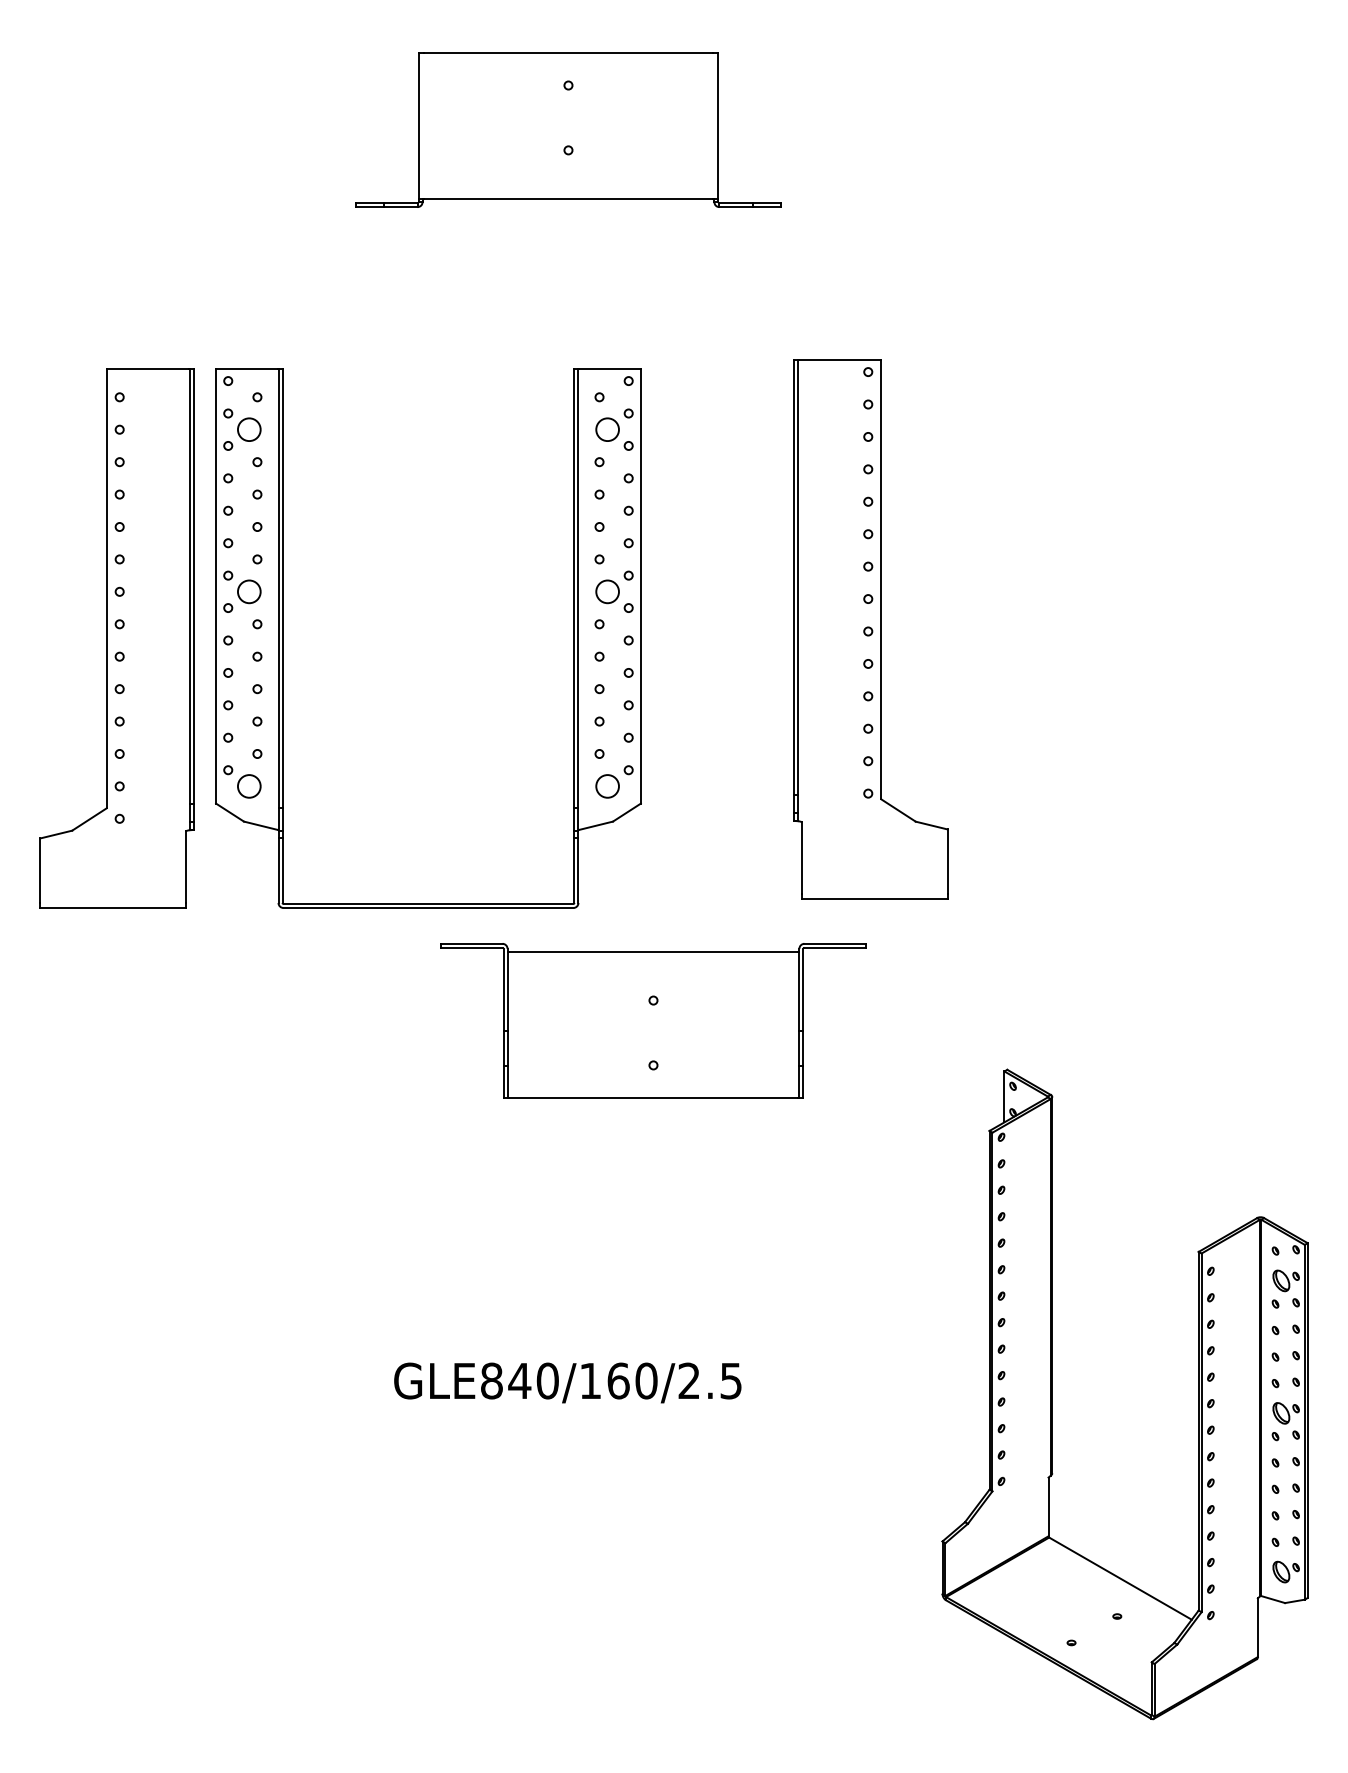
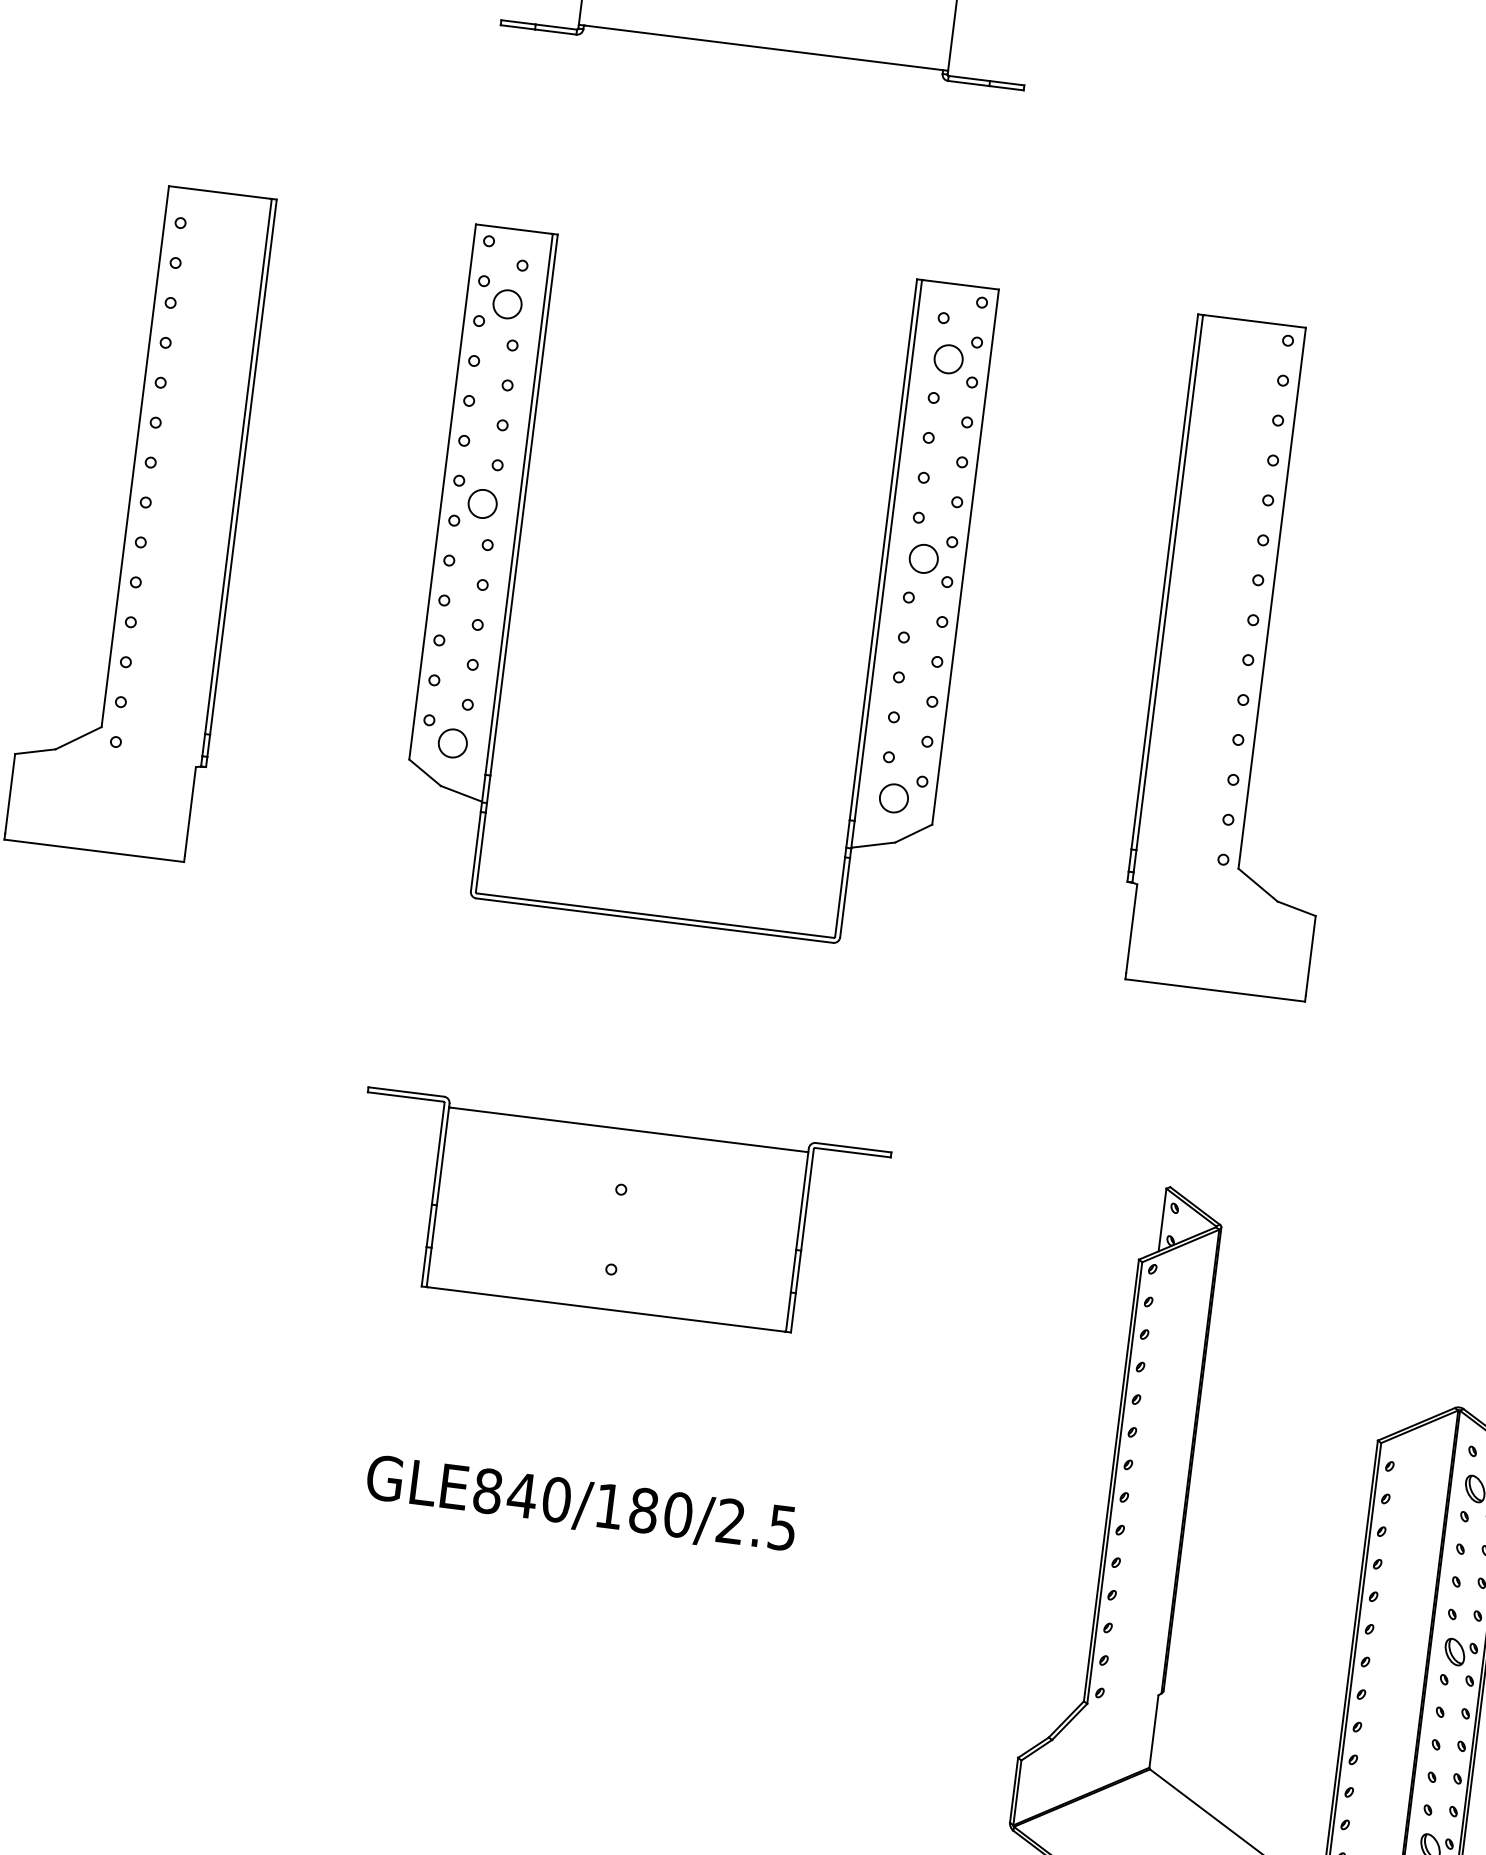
part: (870, 629) -> (1251, 658), moved
part: (283, 638) -> (517, 566), moved
part: (653, 1020) -> (618, 1214), moved
text: (618, 1380) -> (643, 1509), GLE840/160/2.5 -> GLE840/180/2.5

